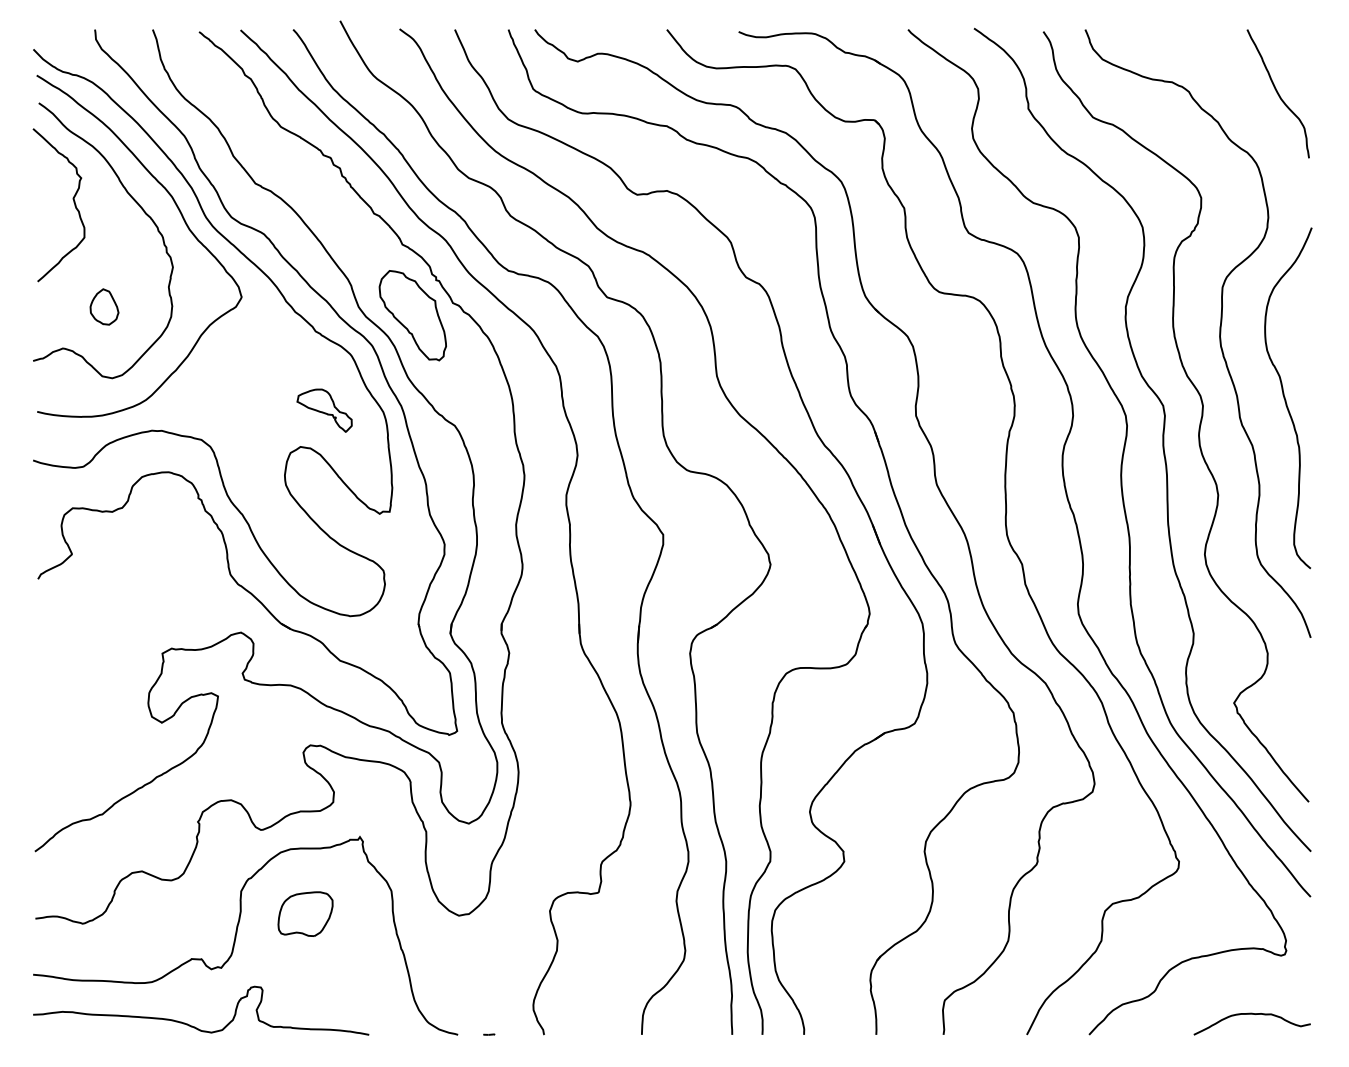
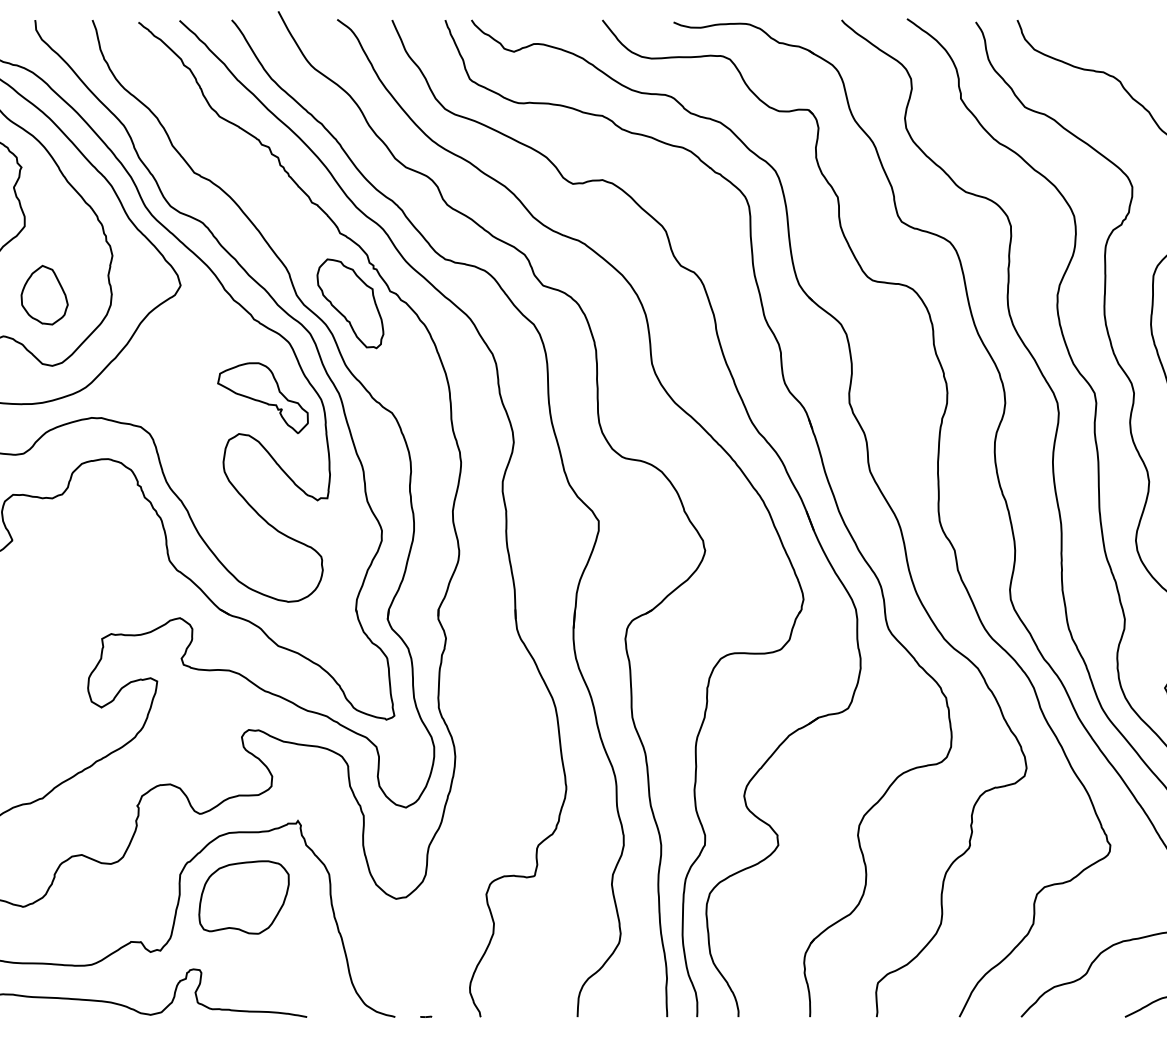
part: (104, 306) -> (44, 294), size x1.67
part: (324, 410) -> (262, 397), size x1.67
part: (305, 913) -> (243, 896), size x1.67

